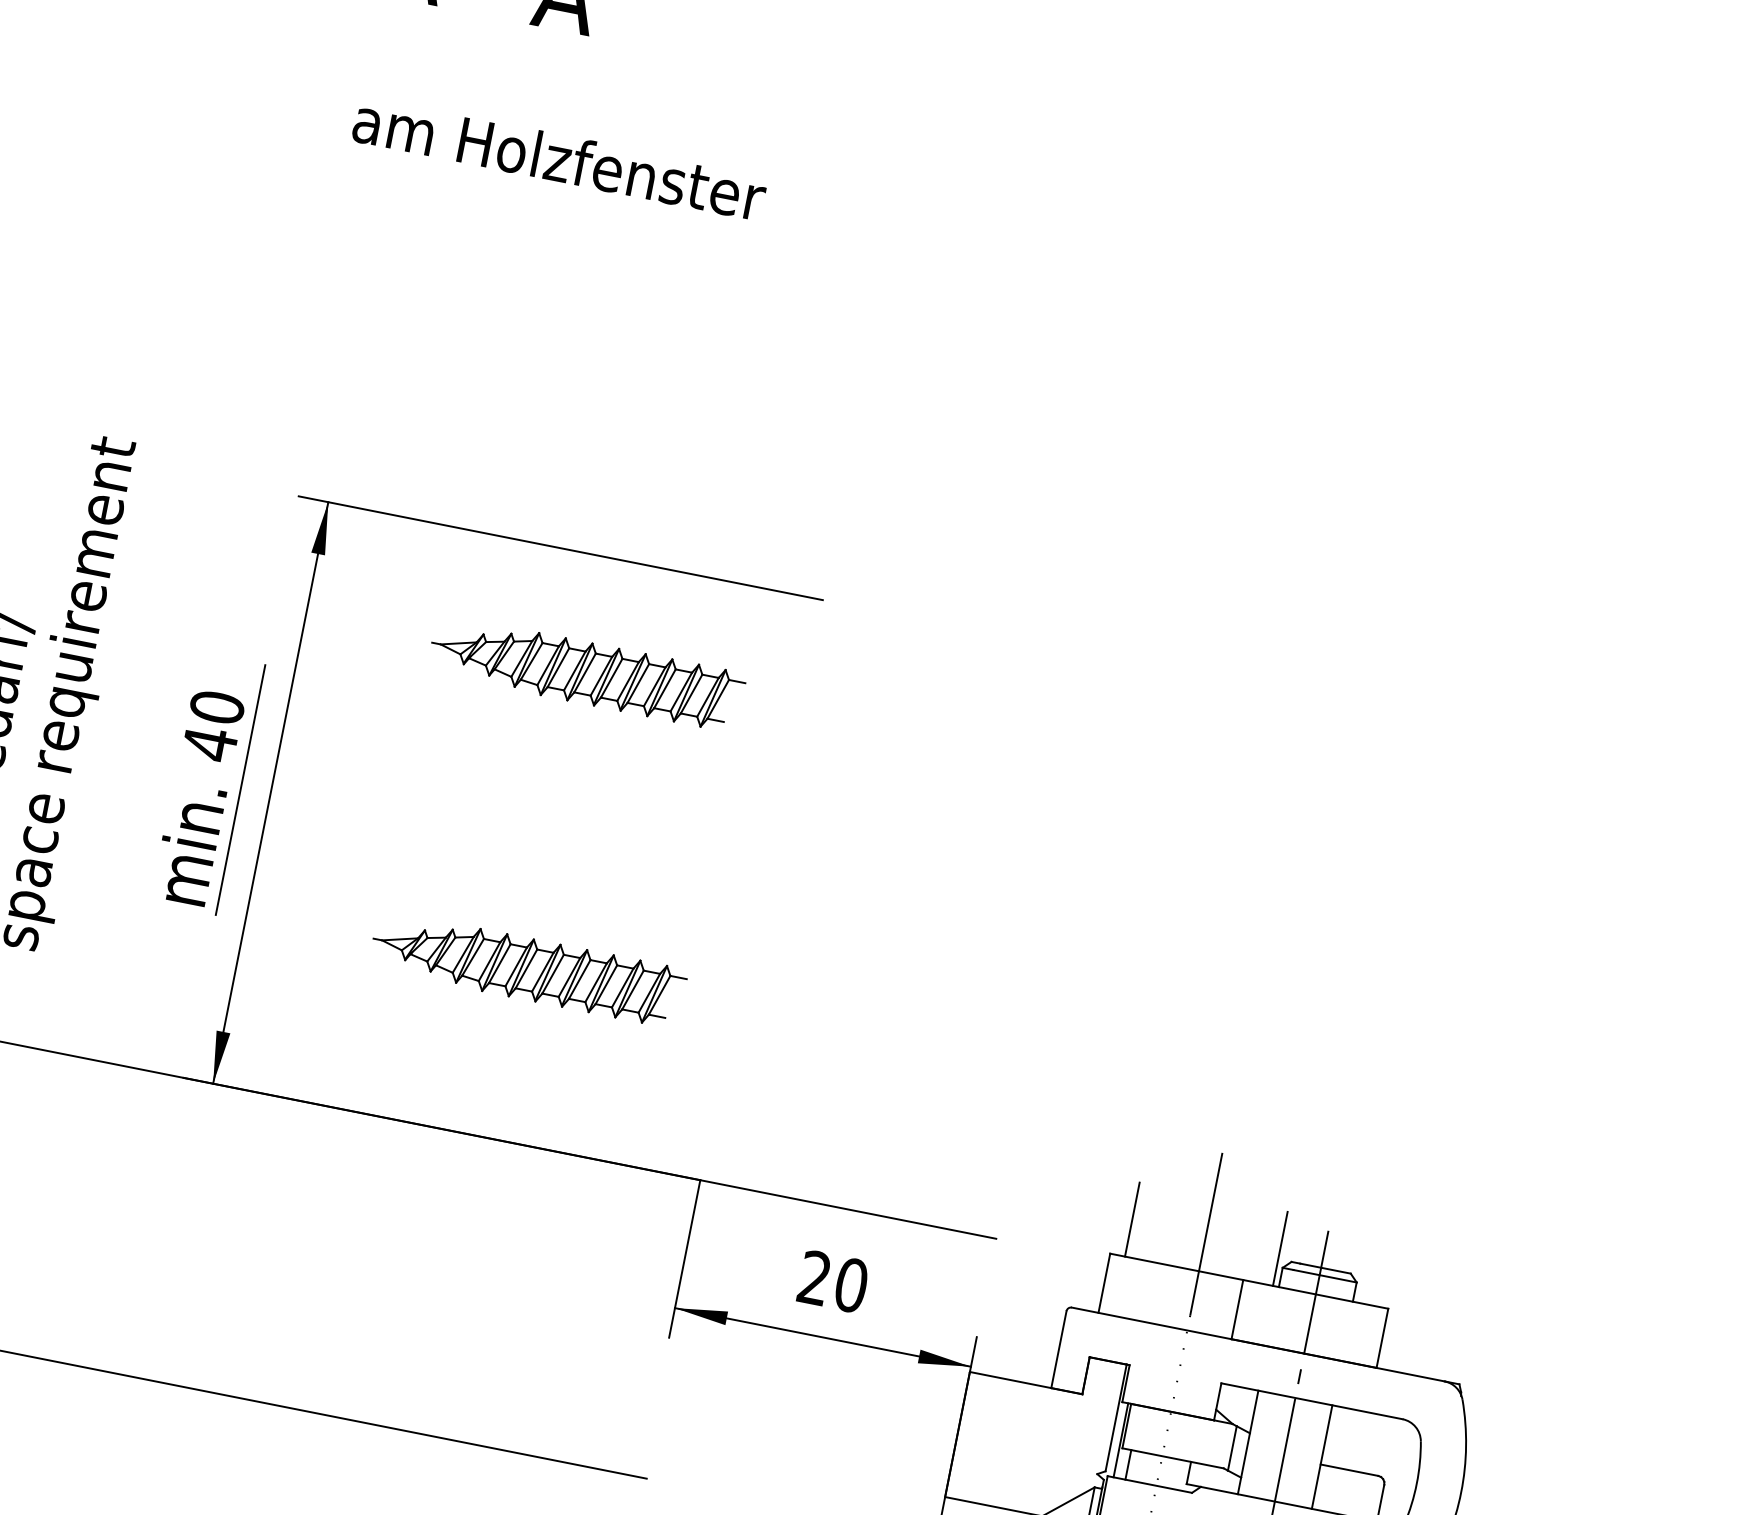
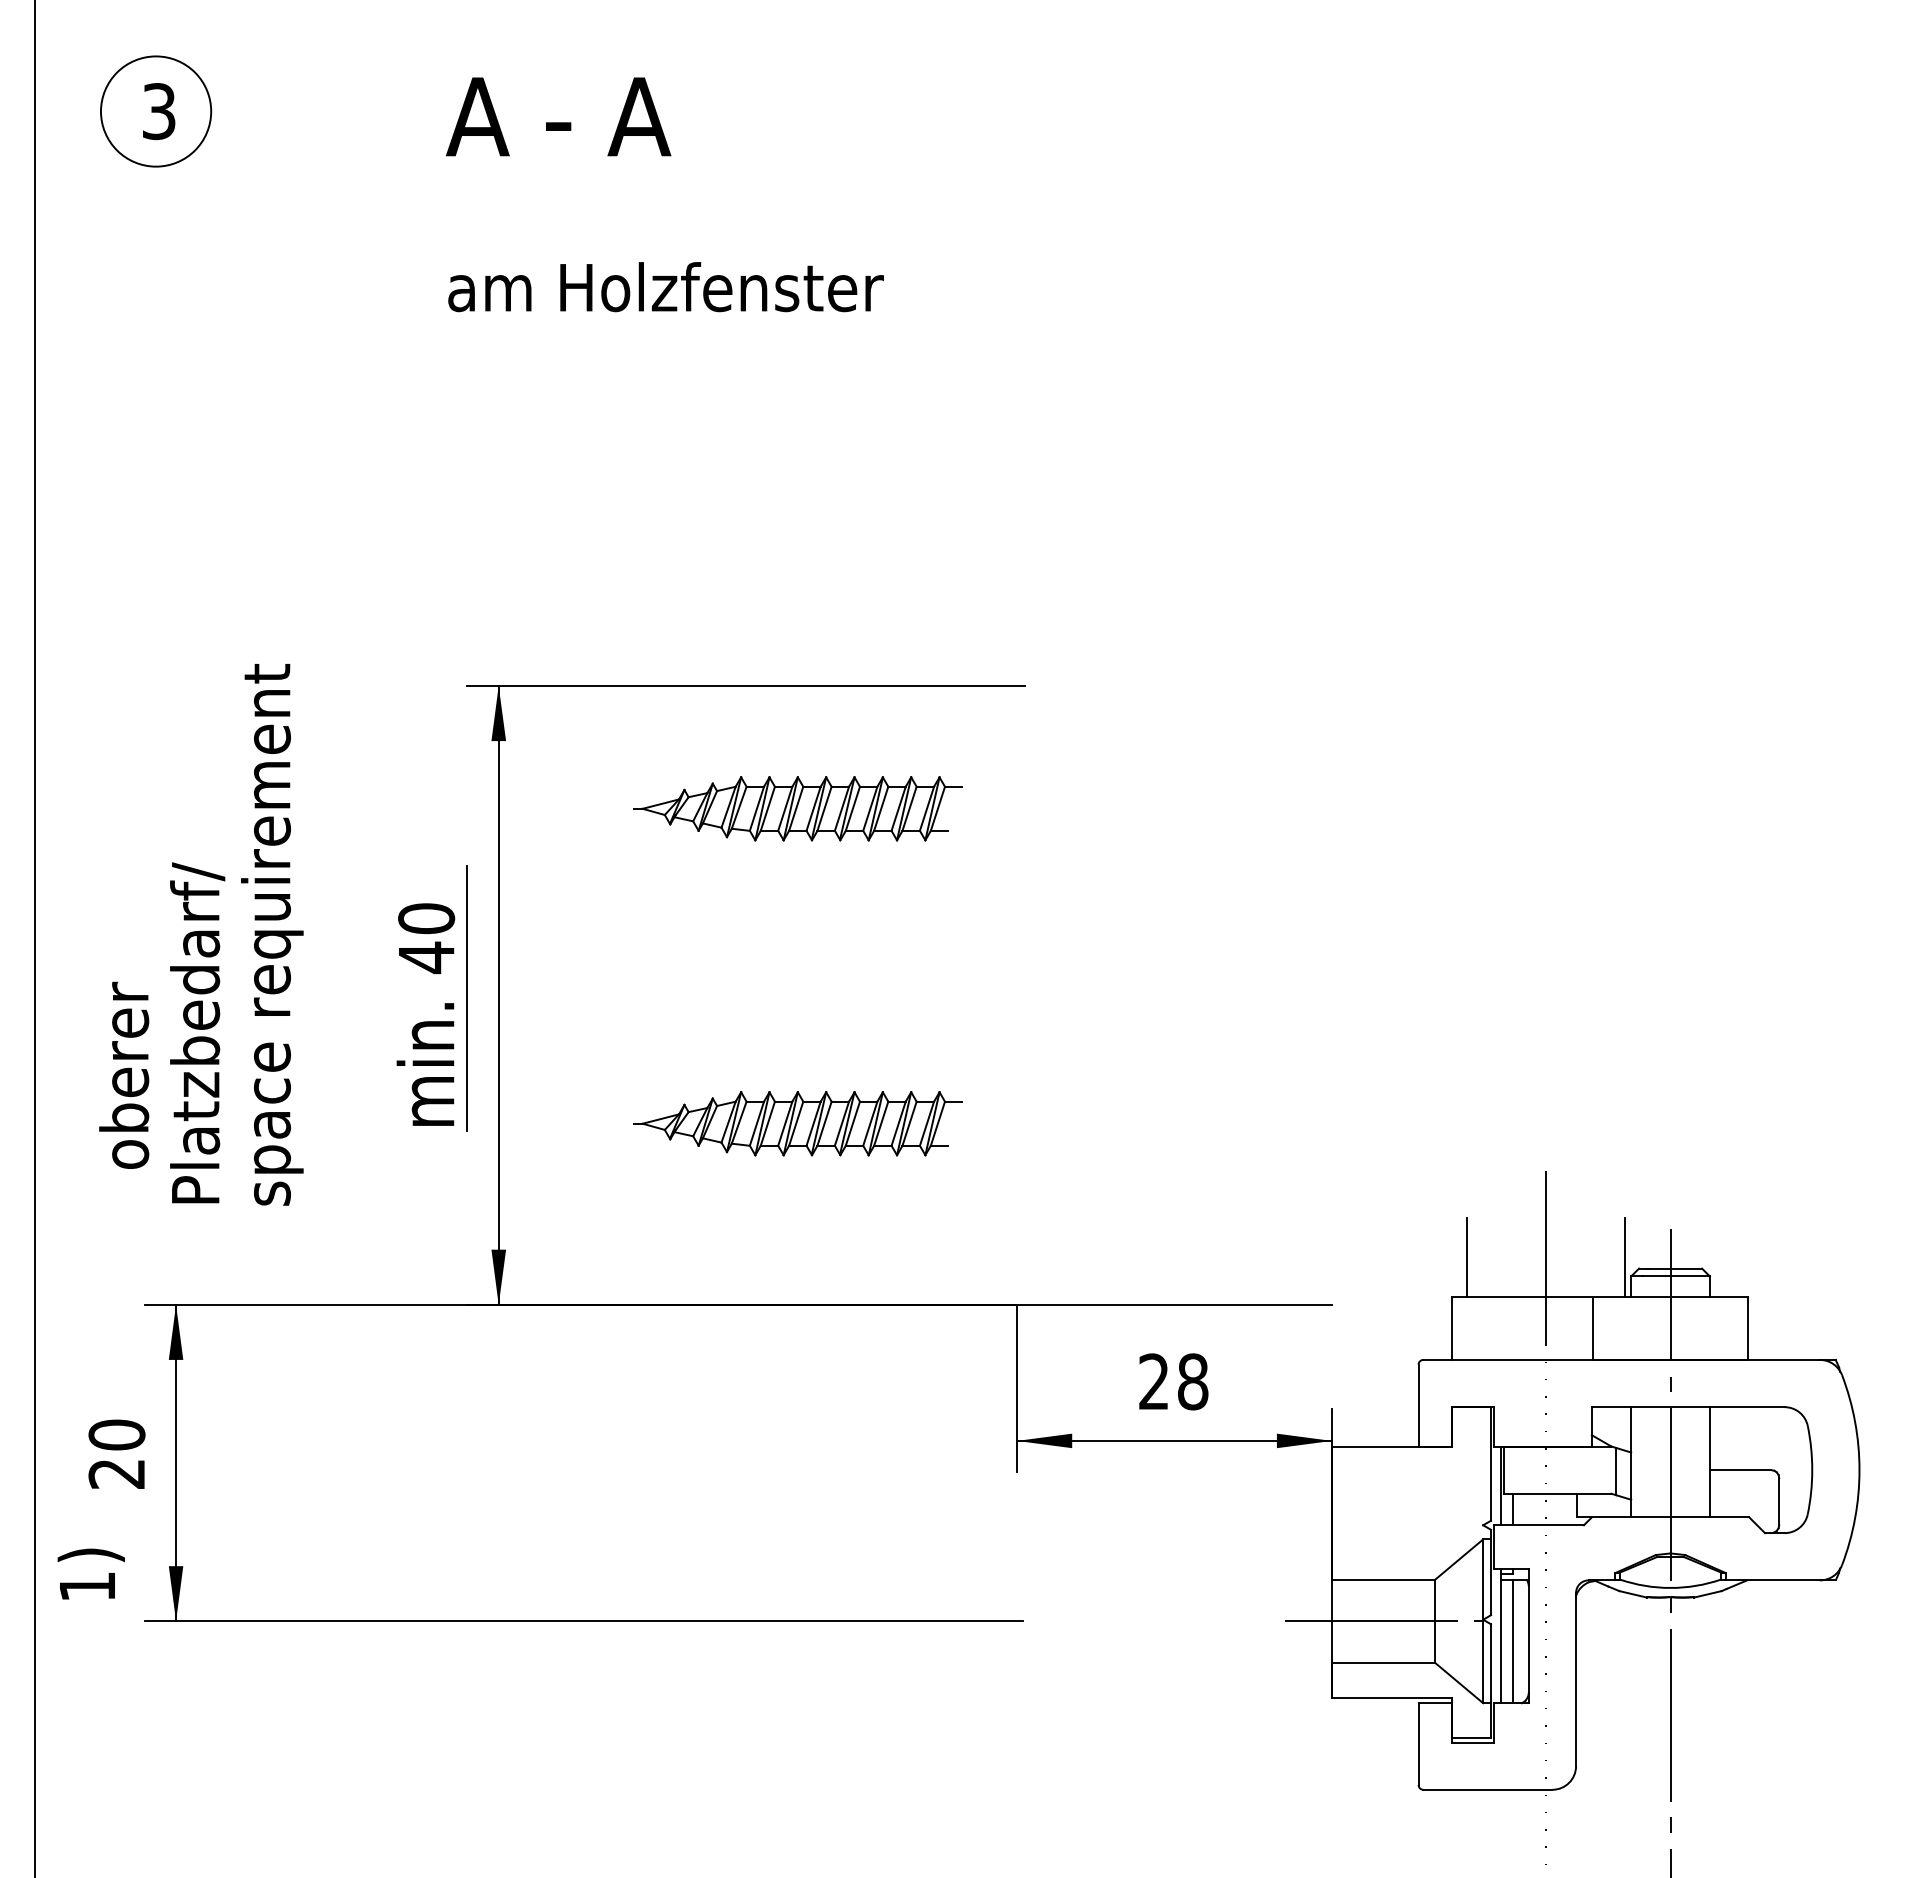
text: (850, 1284) -> (1192, 1381), 20 -> 28

